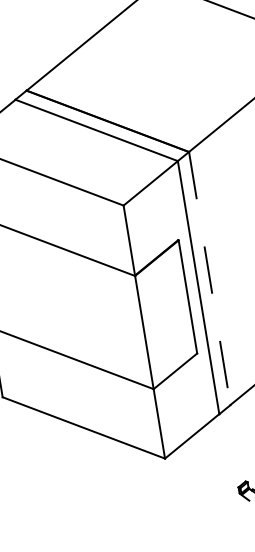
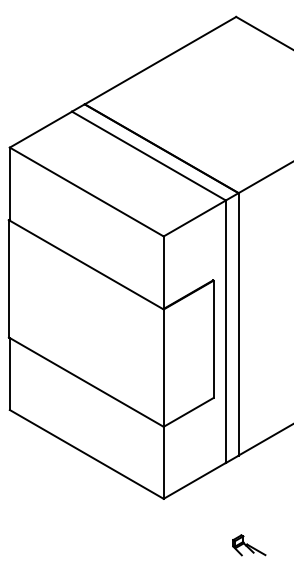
line: (209, 278) -> (238, 324), dashed -> solid

